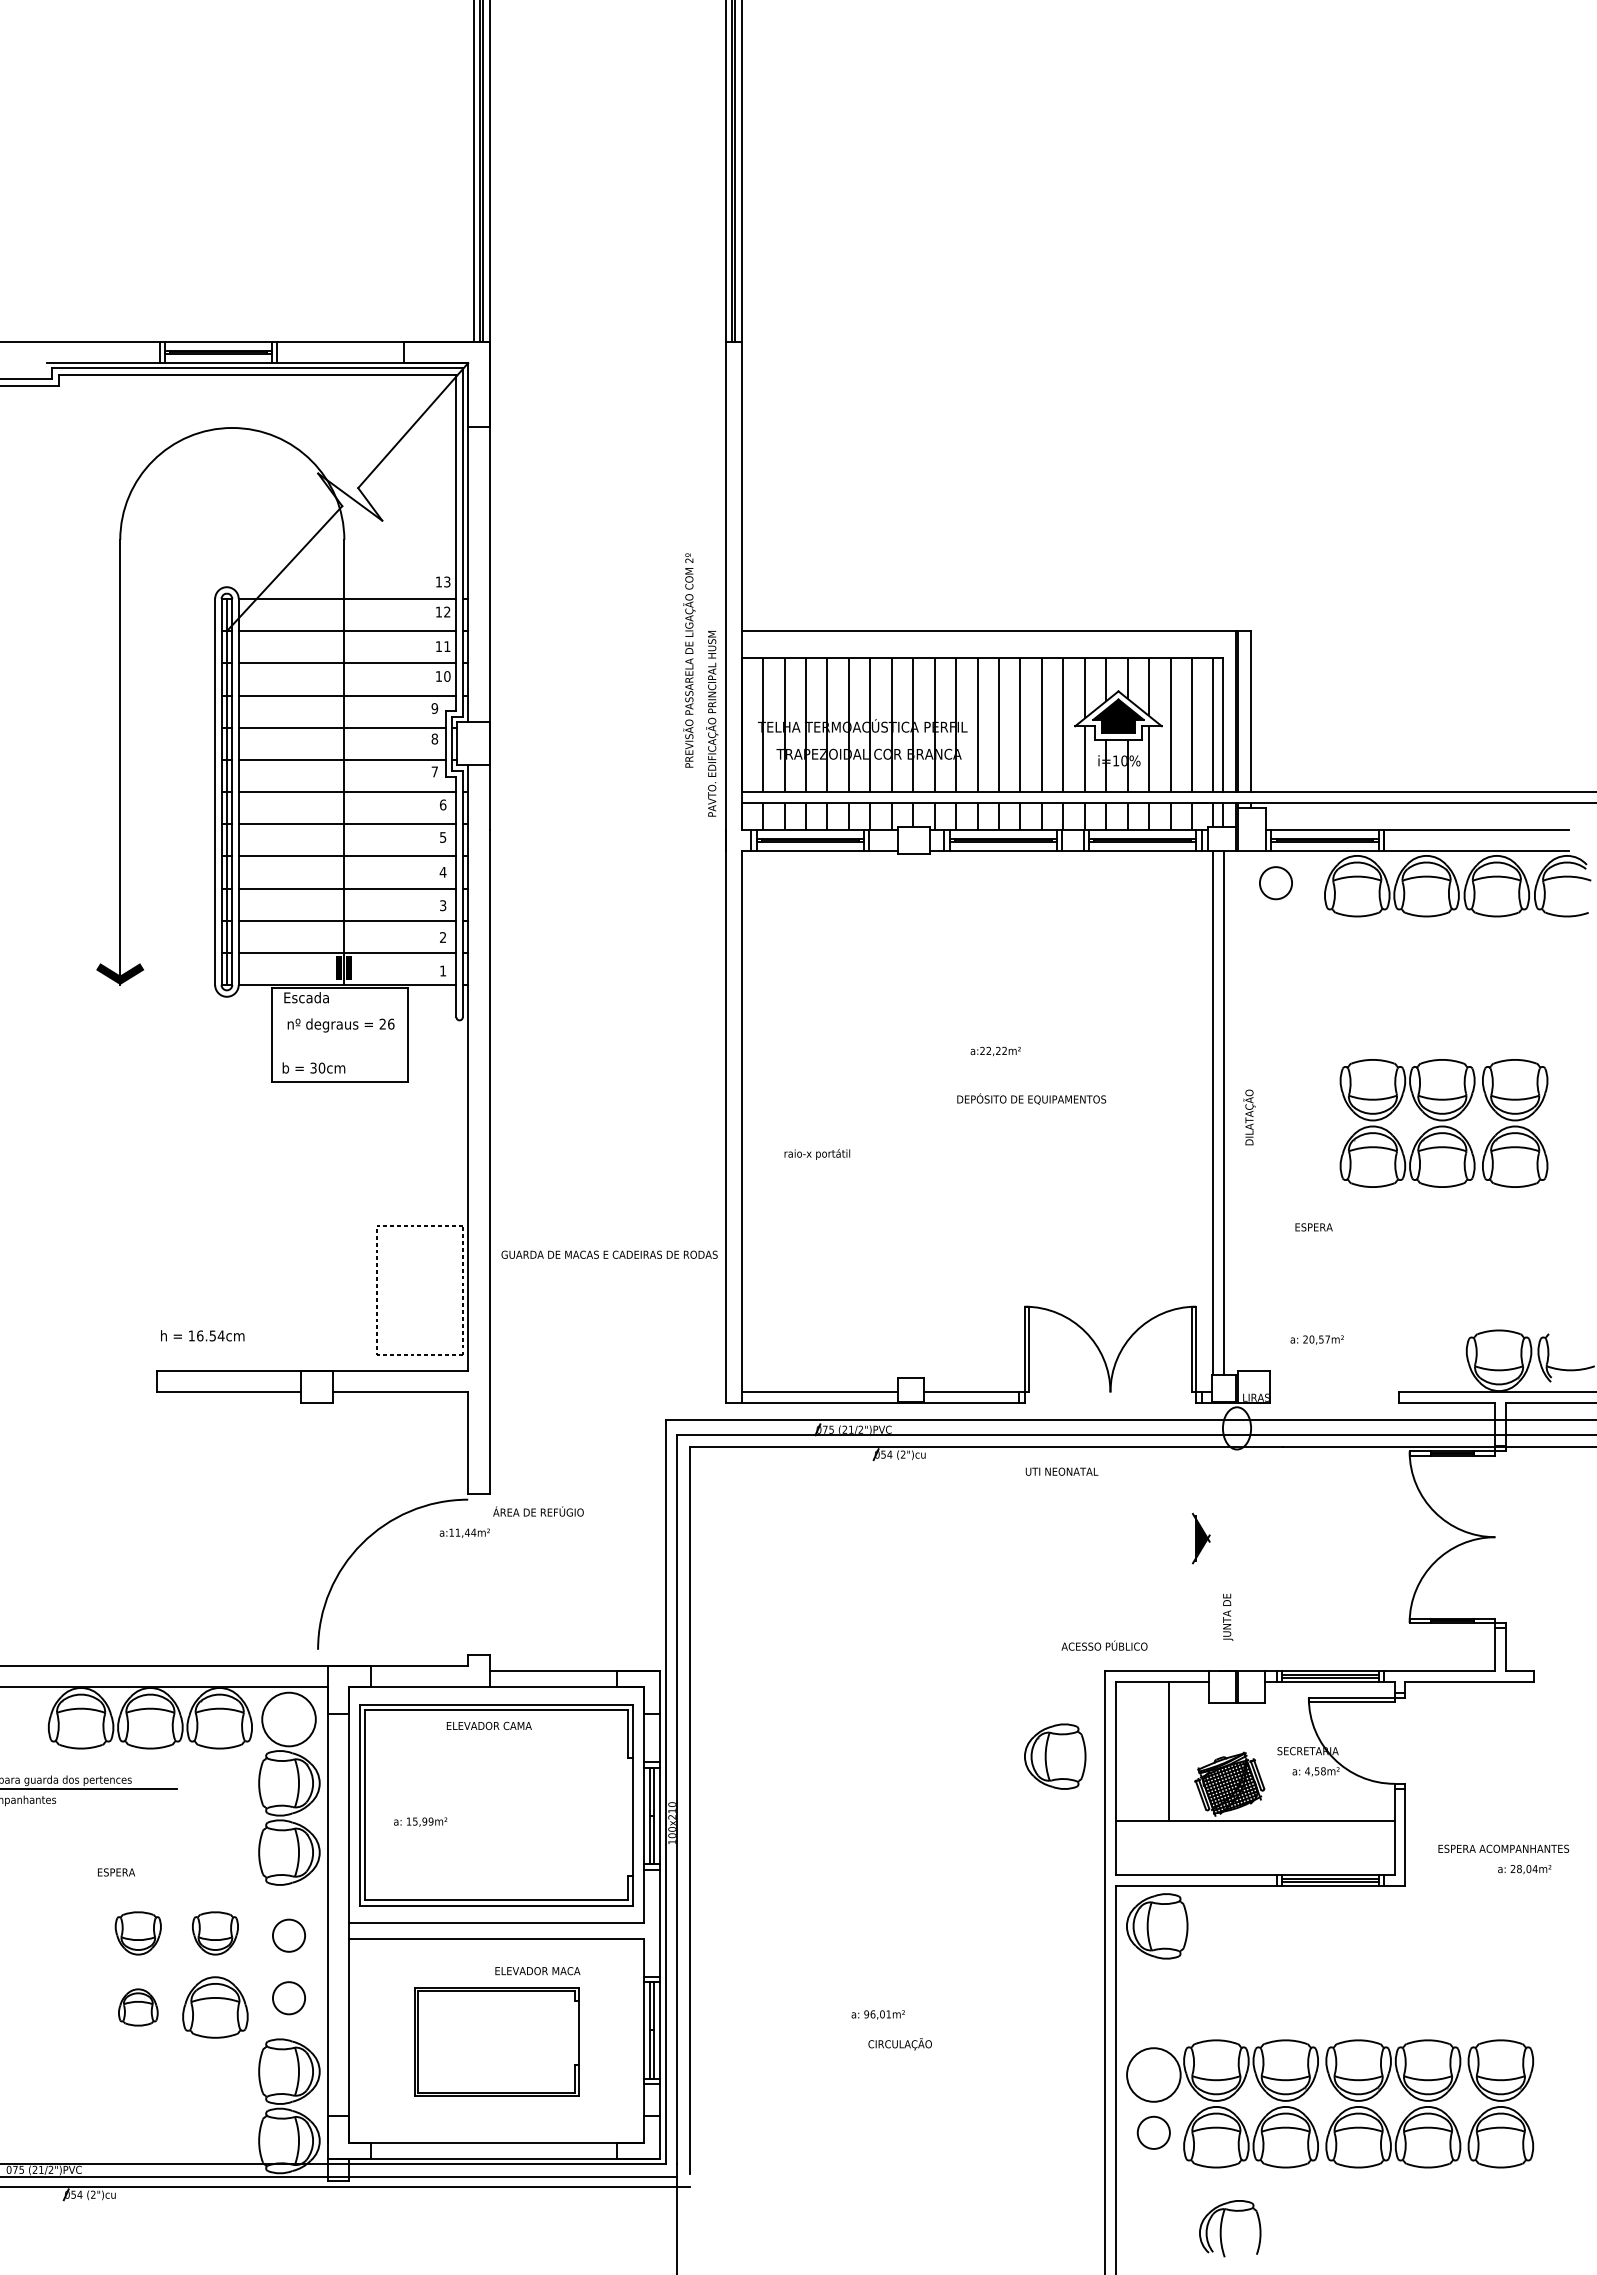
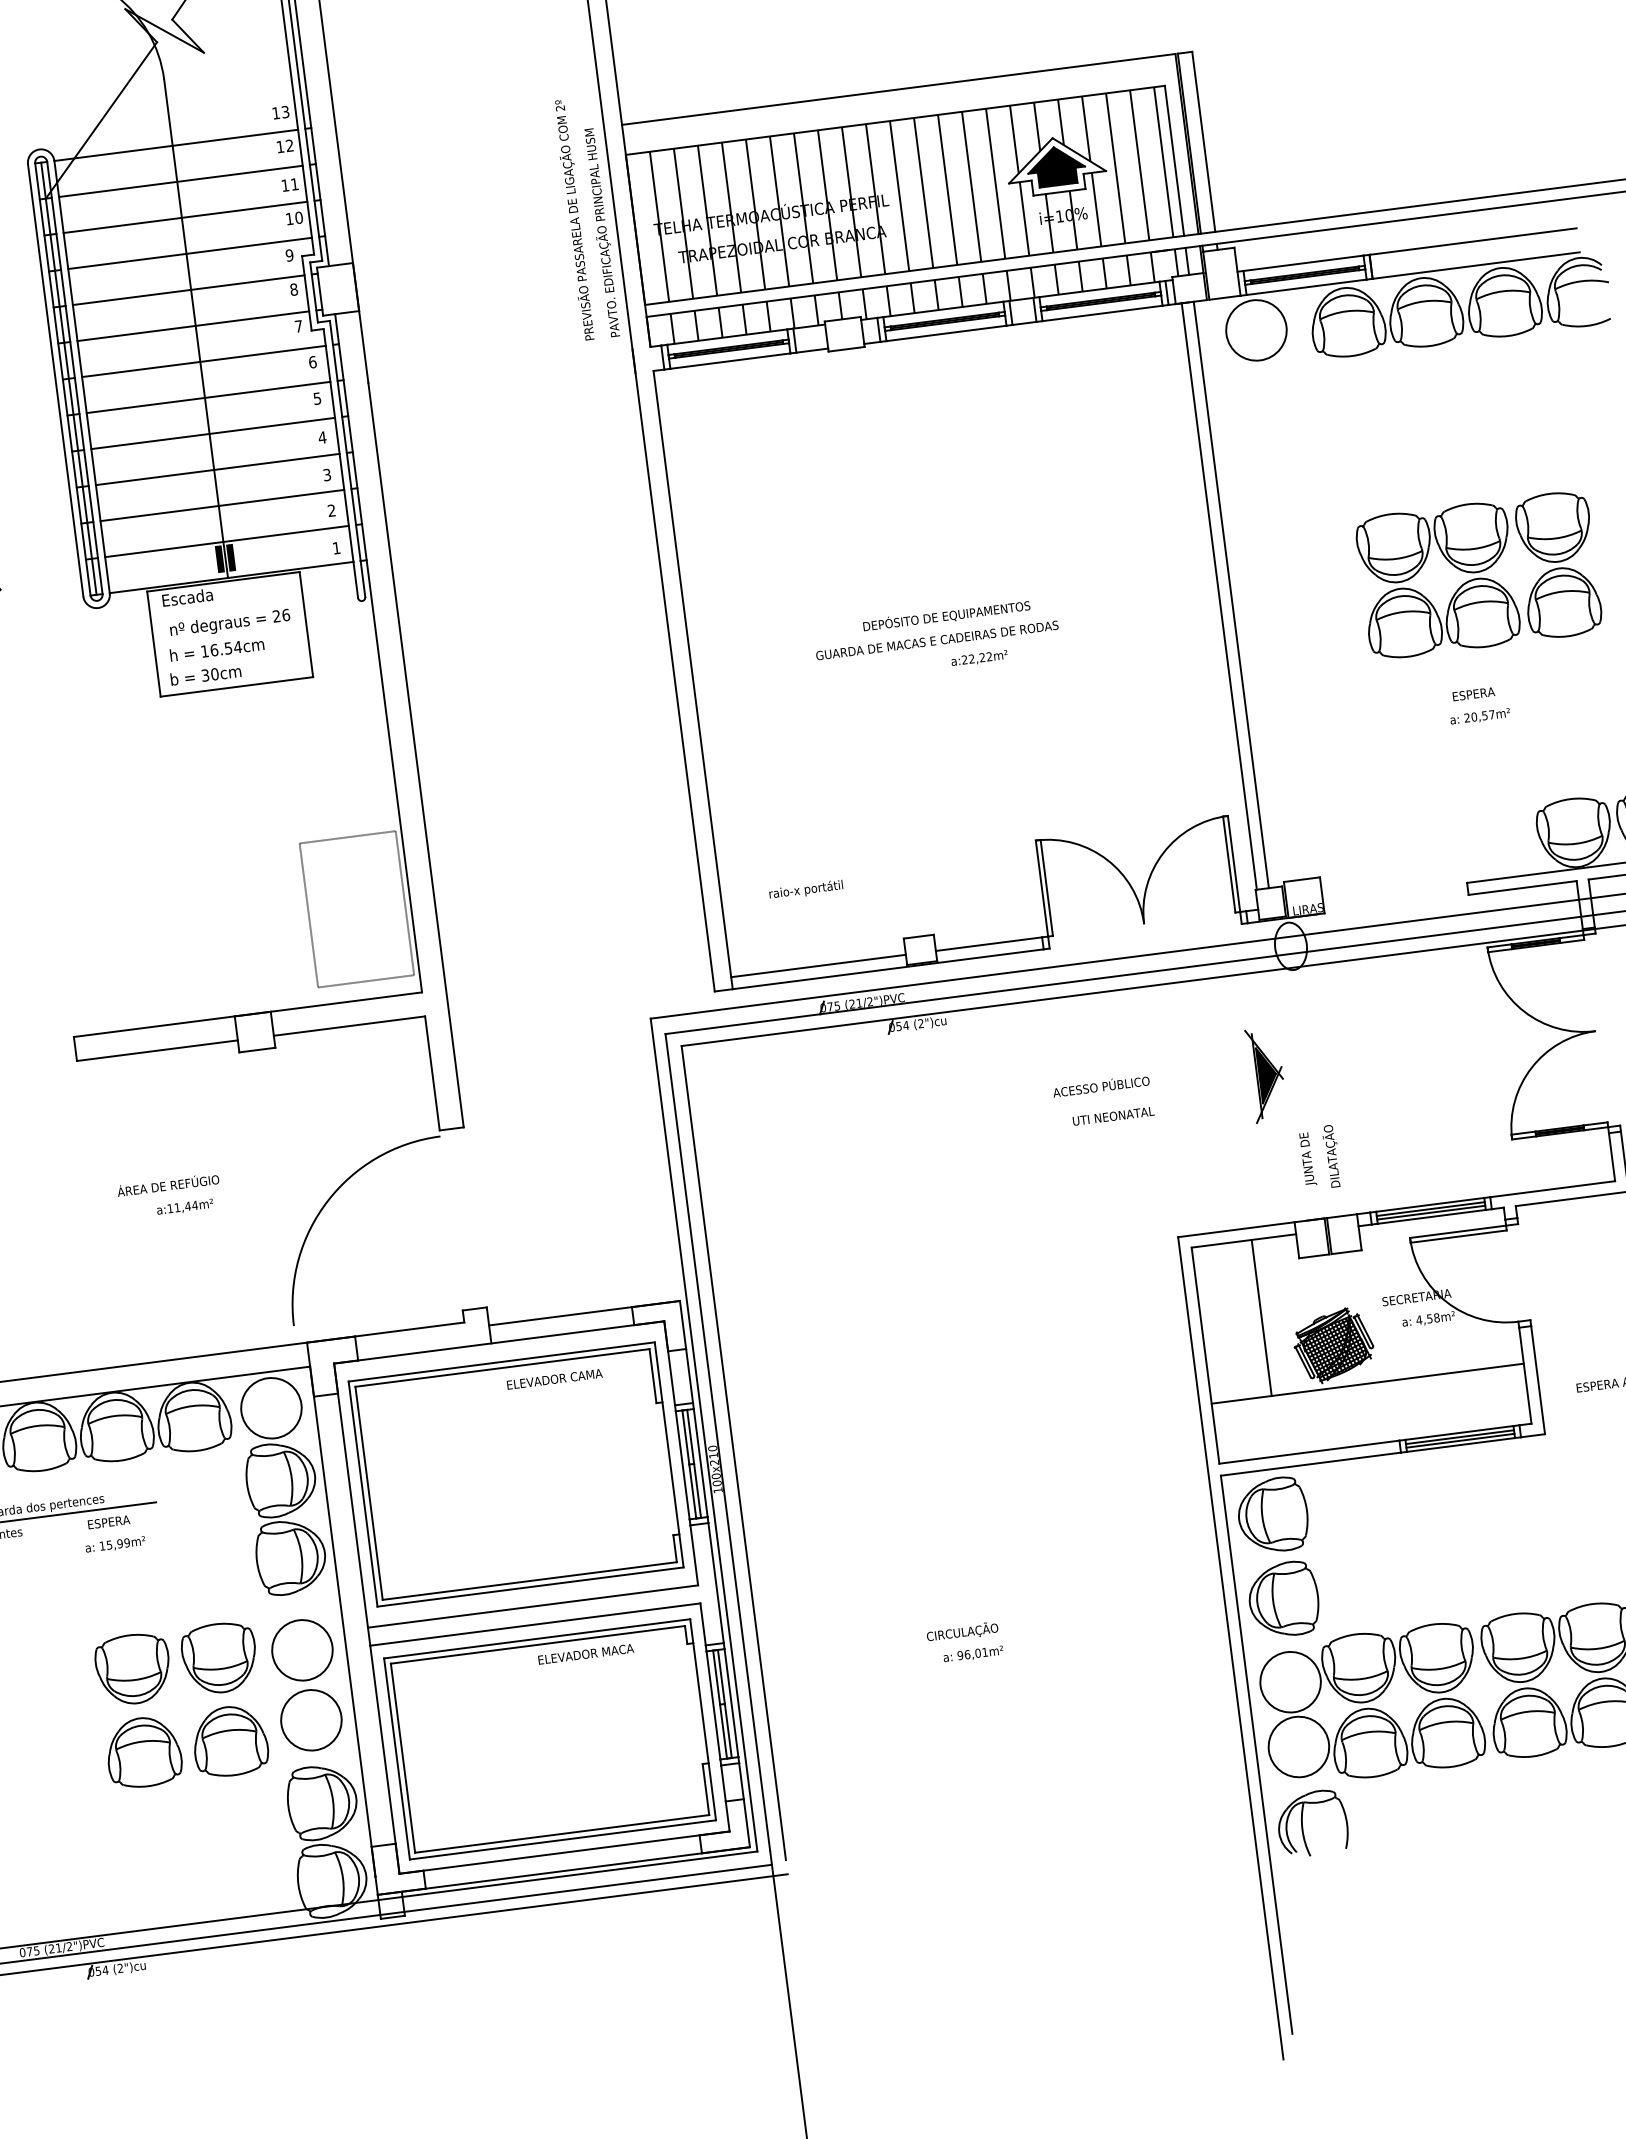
text: (689, 660) -> (574, 220), moved
circle: (1275, 883) -> (1255, 330), size x1.67
text: (995, 1051) -> (979, 658), moved
text: (1031, 1098) -> (946, 615), moved
text: (1249, 1117) -> (1332, 1156), moved
text: (817, 1154) -> (806, 890), moved
text: (1313, 1227) -> (1473, 694), moved
text: (609, 1254) -> (937, 640), moved
text: (202, 1335) -> (216, 649), moved
text: (1316, 1339) -> (1479, 716), moved
text: (1061, 1471) -> (1113, 1116), moved
text: (538, 1511) -> (168, 1184), moved
text: (464, 1532) -> (184, 1206), moved
part: (1201, 1538) -> (1267, 1074), size x1.67
text: (1104, 1645) -> (1101, 1085), moved
text: (488, 1725) -> (553, 1378), moved
part: (1055, 1756) -> (1284, 1599), moved
text: (420, 1821) -> (115, 1544), moved
text: (116, 1872) -> (109, 1522), moved
part: (138, 1933) -> (133, 1669), size x1.43
part: (215, 1933) -> (219, 1658), size x1.43
circle: (288, 1935) -> (301, 1650), size x1.67
circle: (288, 1998) -> (310, 1720), size x1.67
part: (138, 2007) -> (144, 1752), size x1.67
part: (496, 2041) -> (549, 1738), size x1.67
text: (899, 2044) -> (961, 1632), moved
circle: (1153, 2132) -> (1298, 1746), size x1.67
part: (1222, 2224) -> (1303, 1819), moved

